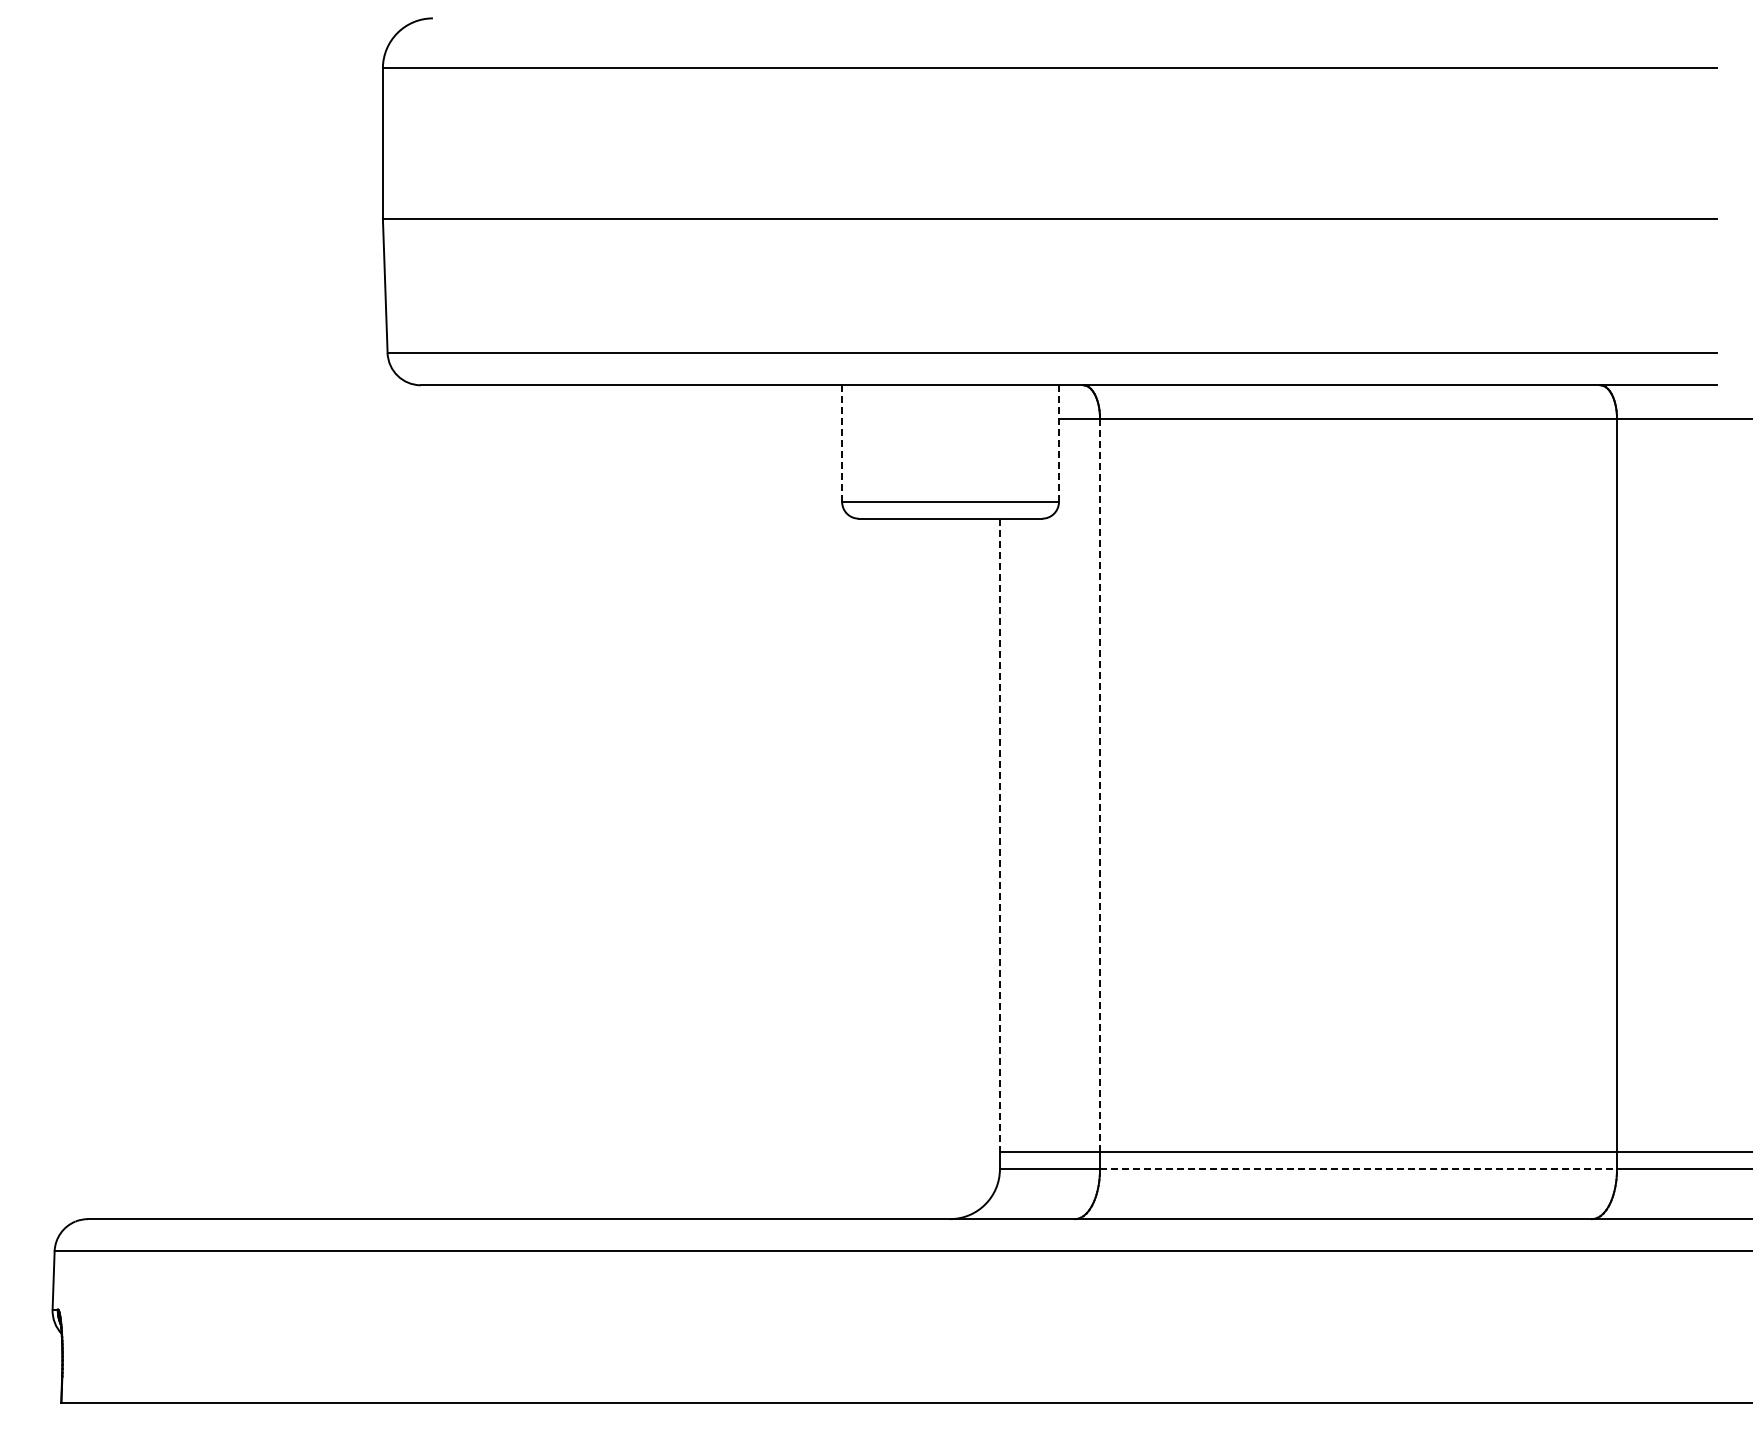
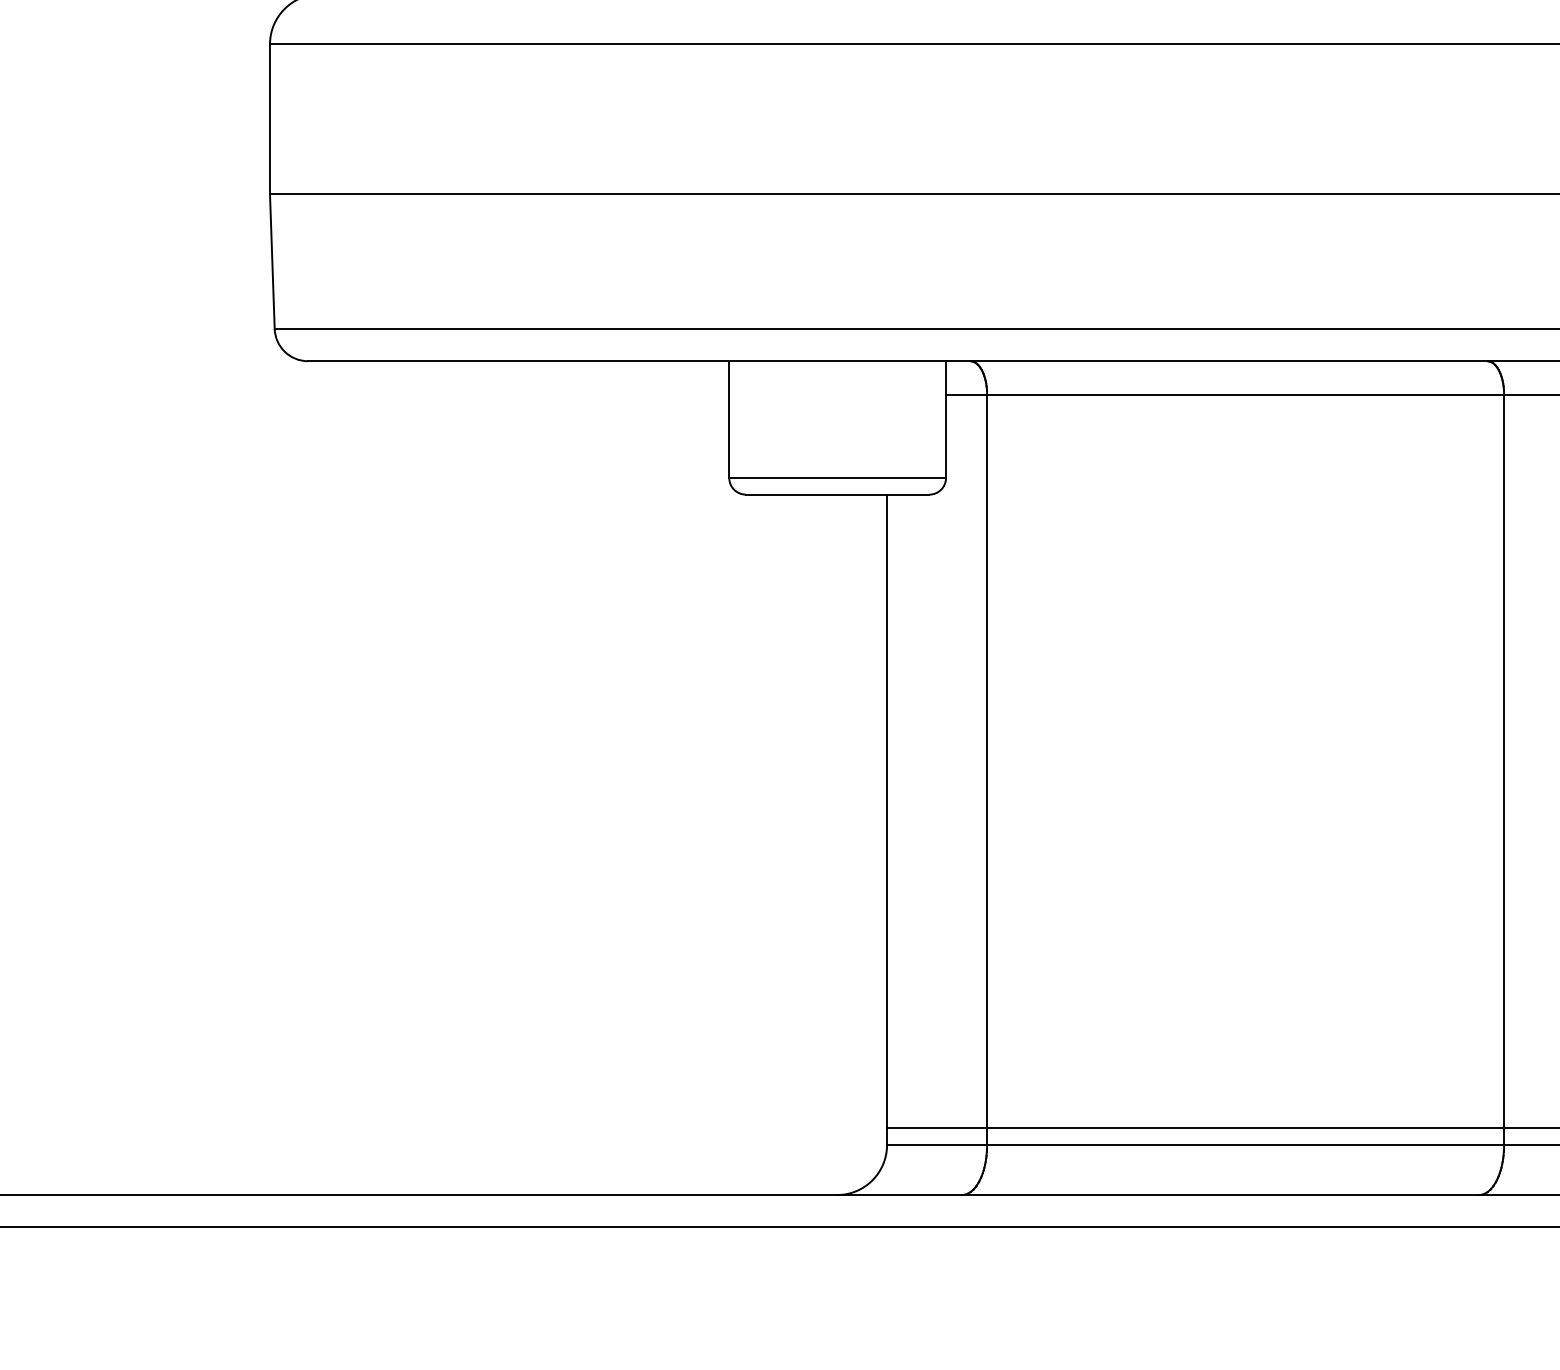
line: (842, 444) -> (729, 420), dashed -> solid
line: (1058, 444) -> (945, 420), dashed -> solid
line: (1100, 785) -> (987, 761), dashed -> solid
line: (999, 835) -> (886, 811), dashed -> solid
line: (1359, 1169) -> (1246, 1145), dashed -> solid

